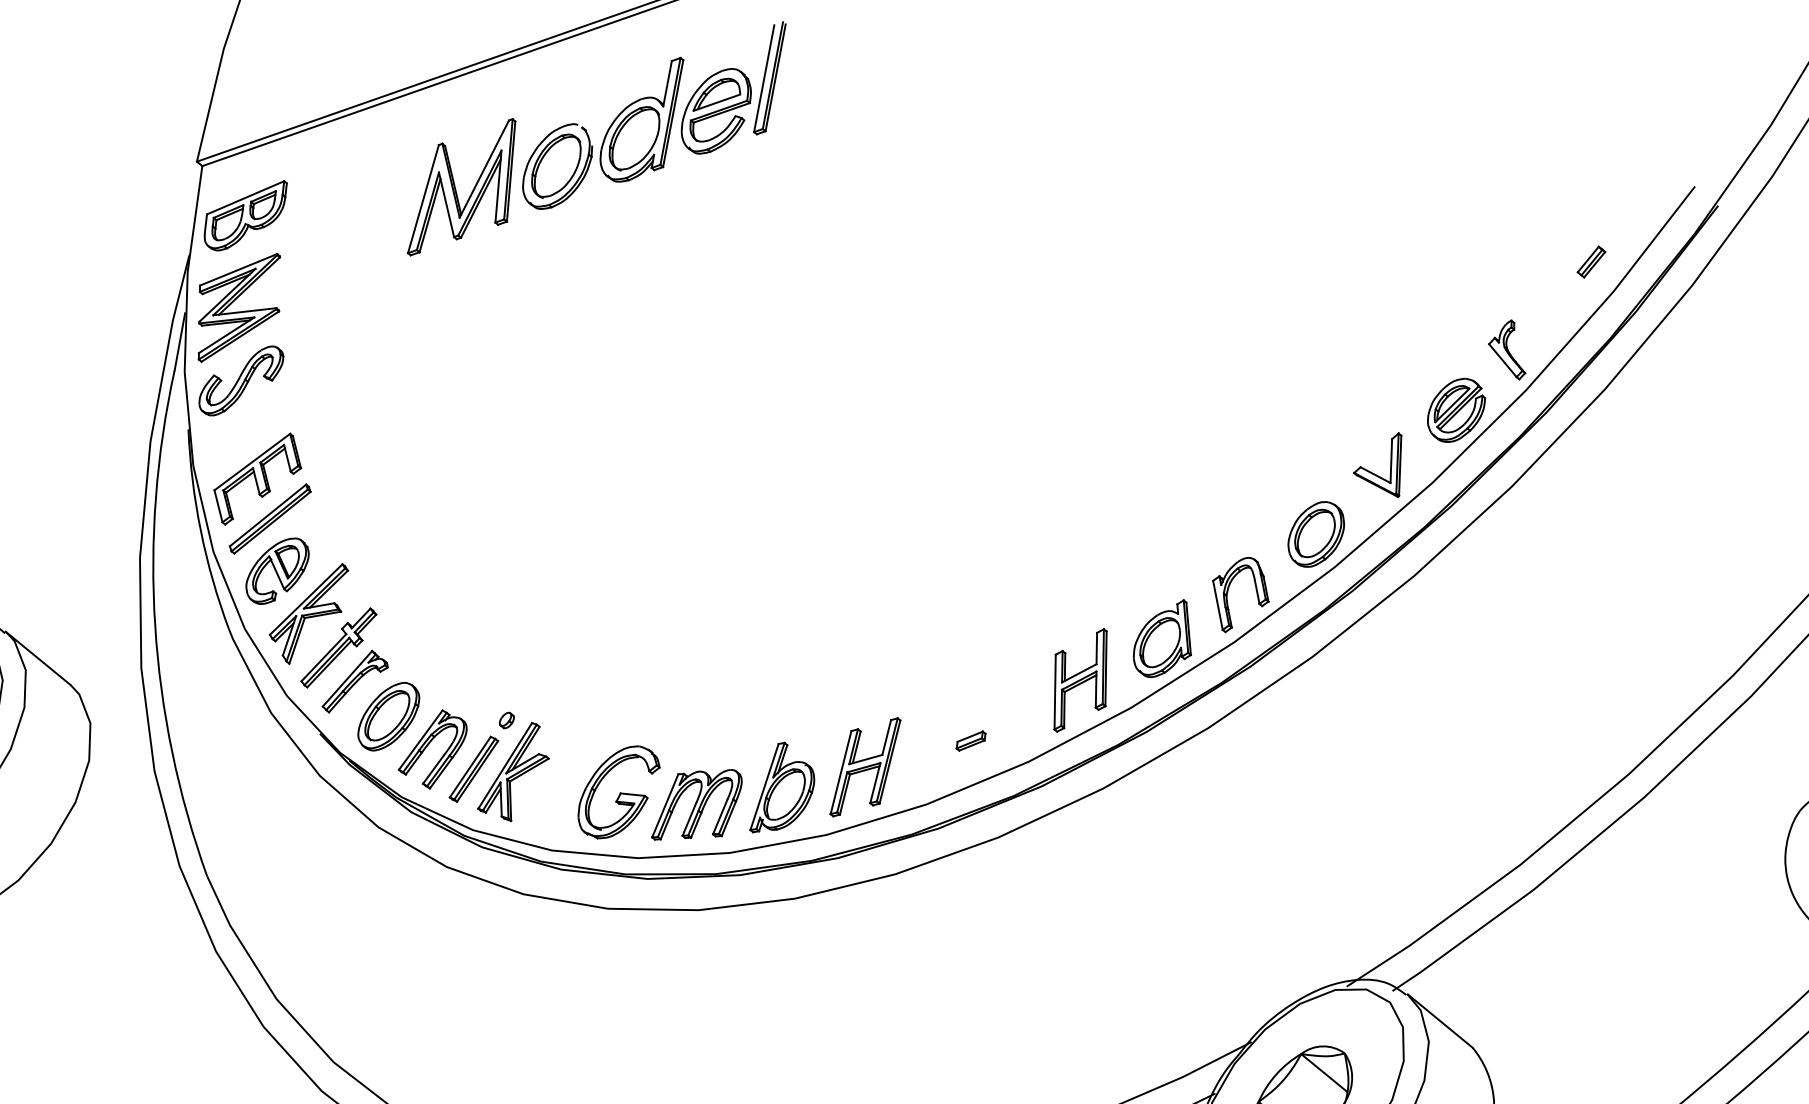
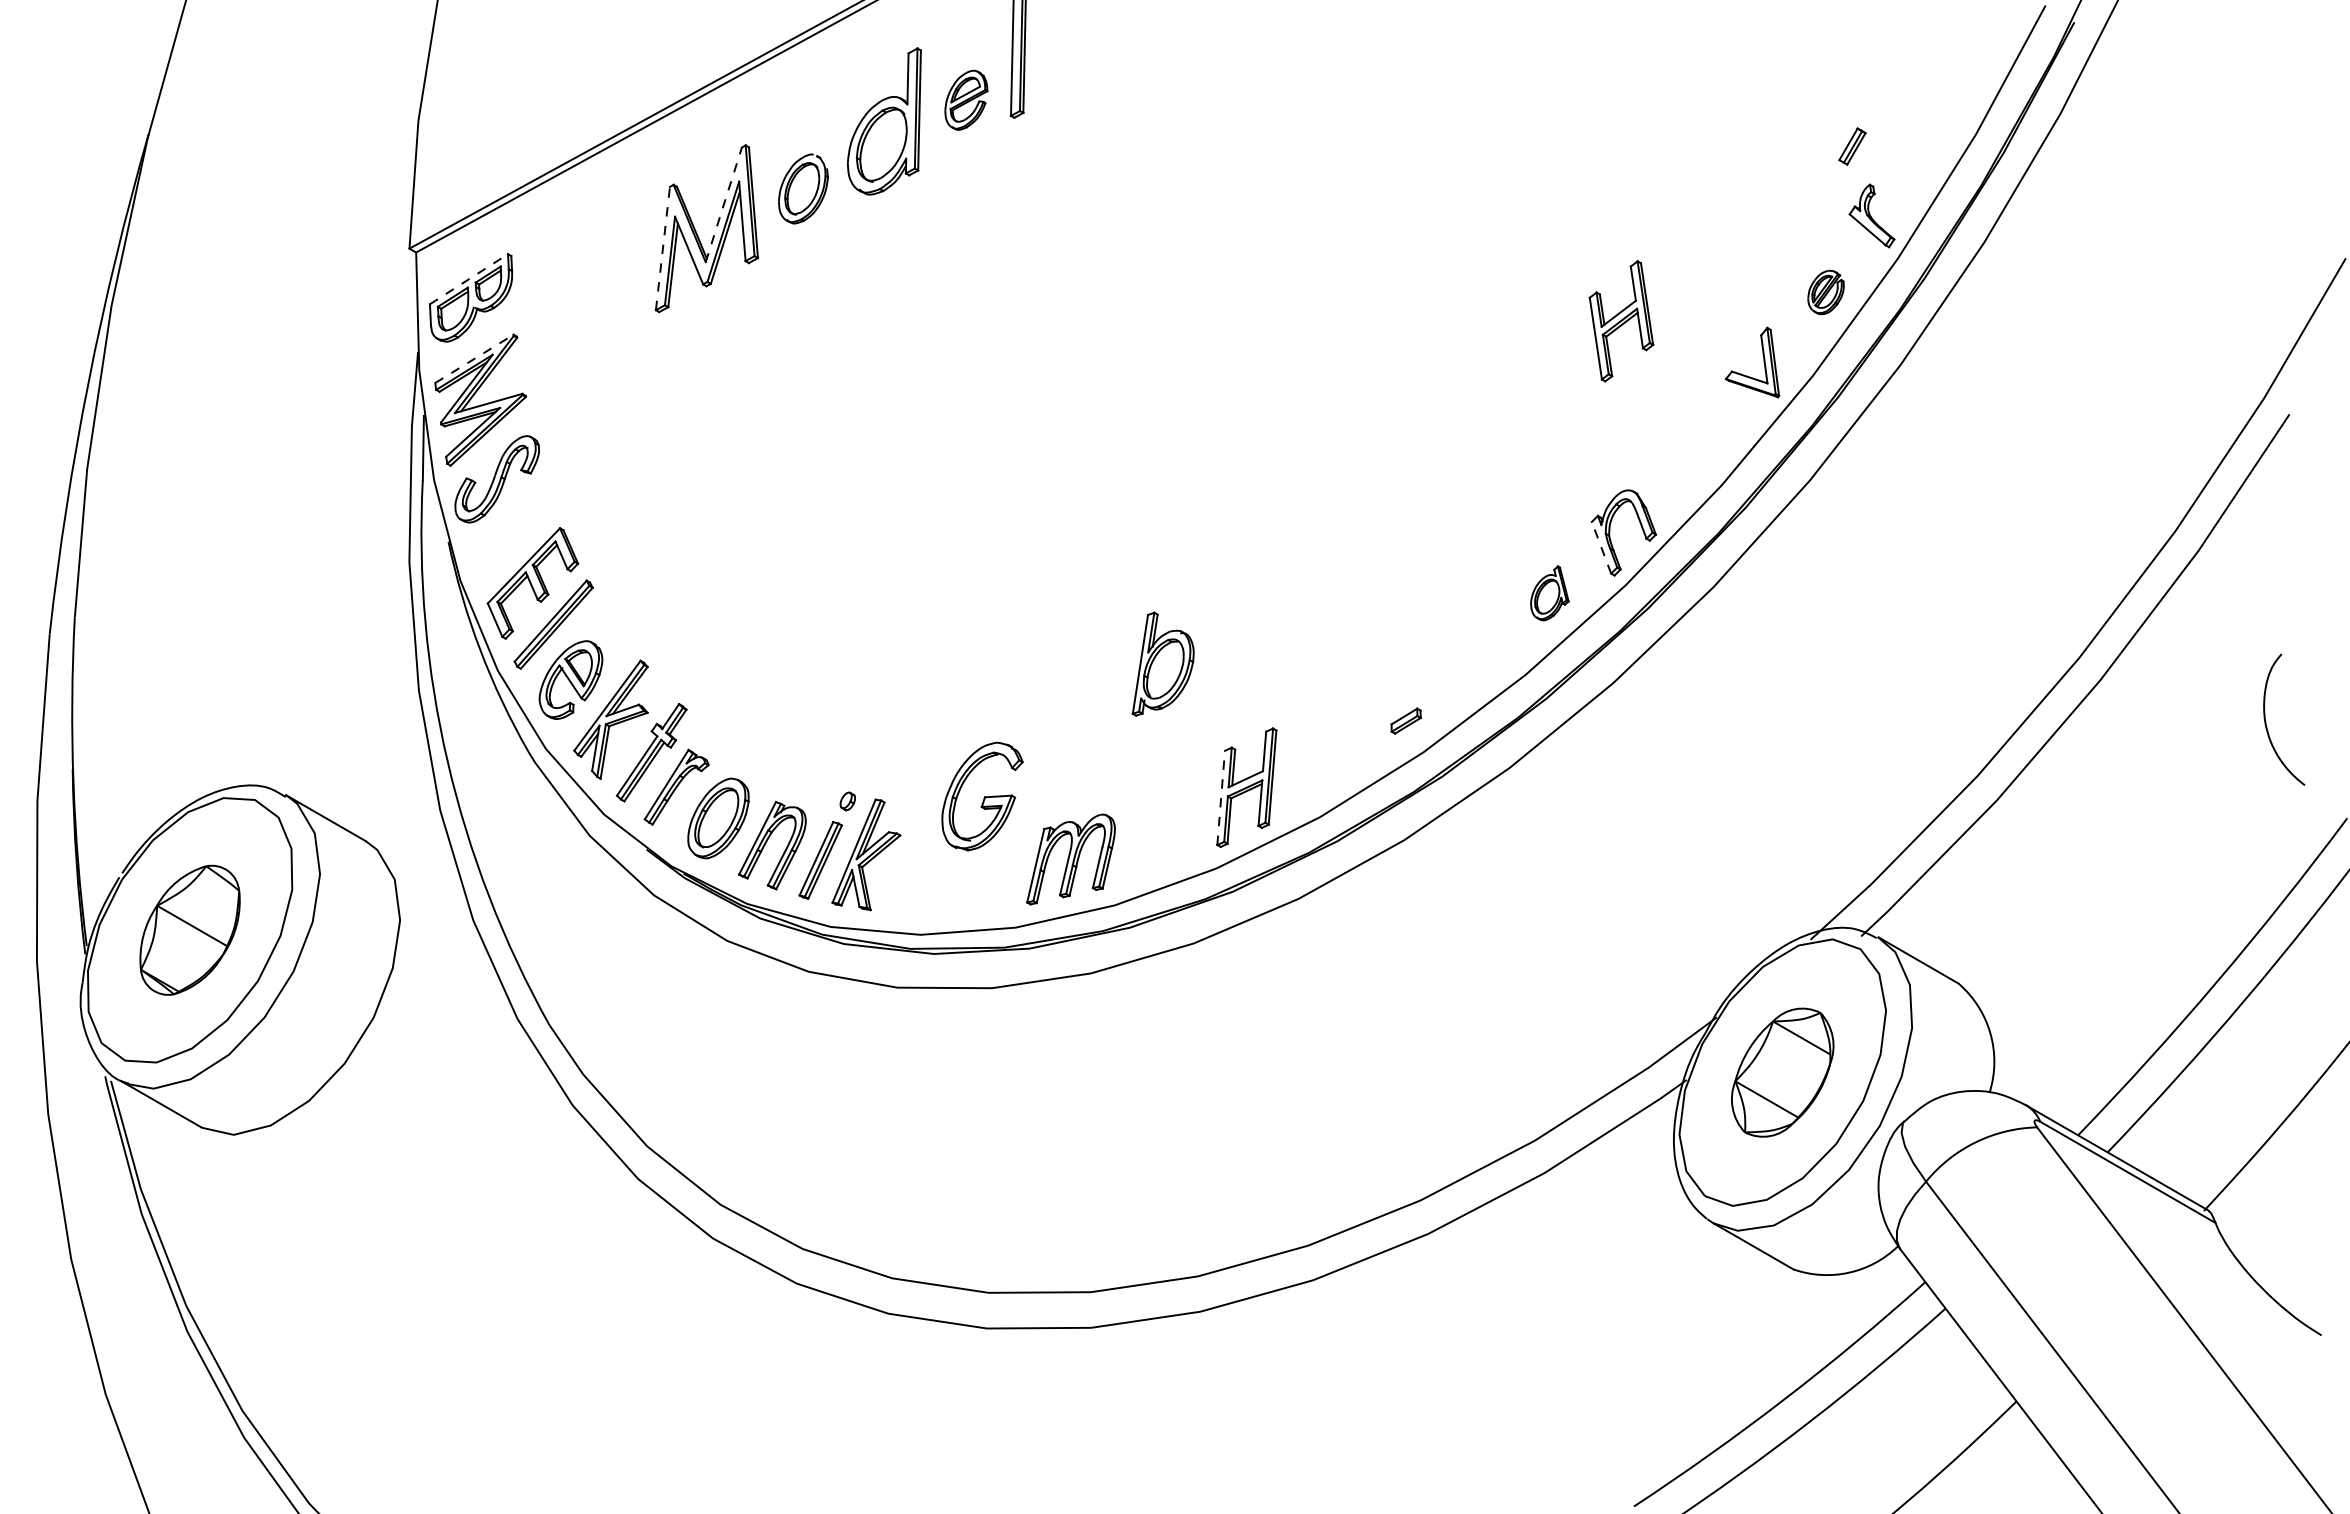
part: (716, 111) -> (966, 100), size x0.6
part: (557, 166) -> (803, 188), size x0.7
line: (484, 168) -> (723, 204), solid -> dashed
line: (246, 197) -> (469, 278), solid -> dashed
line: (423, 199) -> (663, 248), solid -> dashed
part: (1591, 262) -> (1852, 146), moved
line: (238, 269) -> (474, 358), solid -> dashed
part: (1455, 410) -> (1825, 292), size x0.6
part: (1316, 534) -> (1695, 452), removed
line: (1217, 605) -> (1601, 547), solid -> dashed
part: (1164, 638) -> (1549, 593), size x0.6
part: (1080, 680) -> (1621, 321), moved
part: (970, 740) -> (1405, 720), moved
line: (841, 772) -> (1221, 797), solid -> dashed
part: (784, 789) -> (1162, 663), moved
part: (618, 792) -> (982, 796), moved

